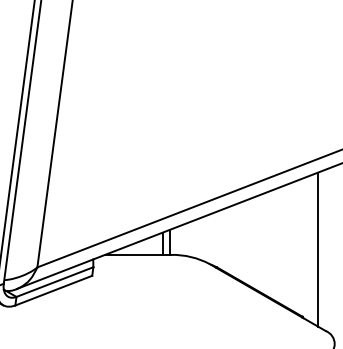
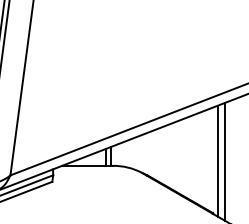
line: (308, 248) -> (217, 160), added

